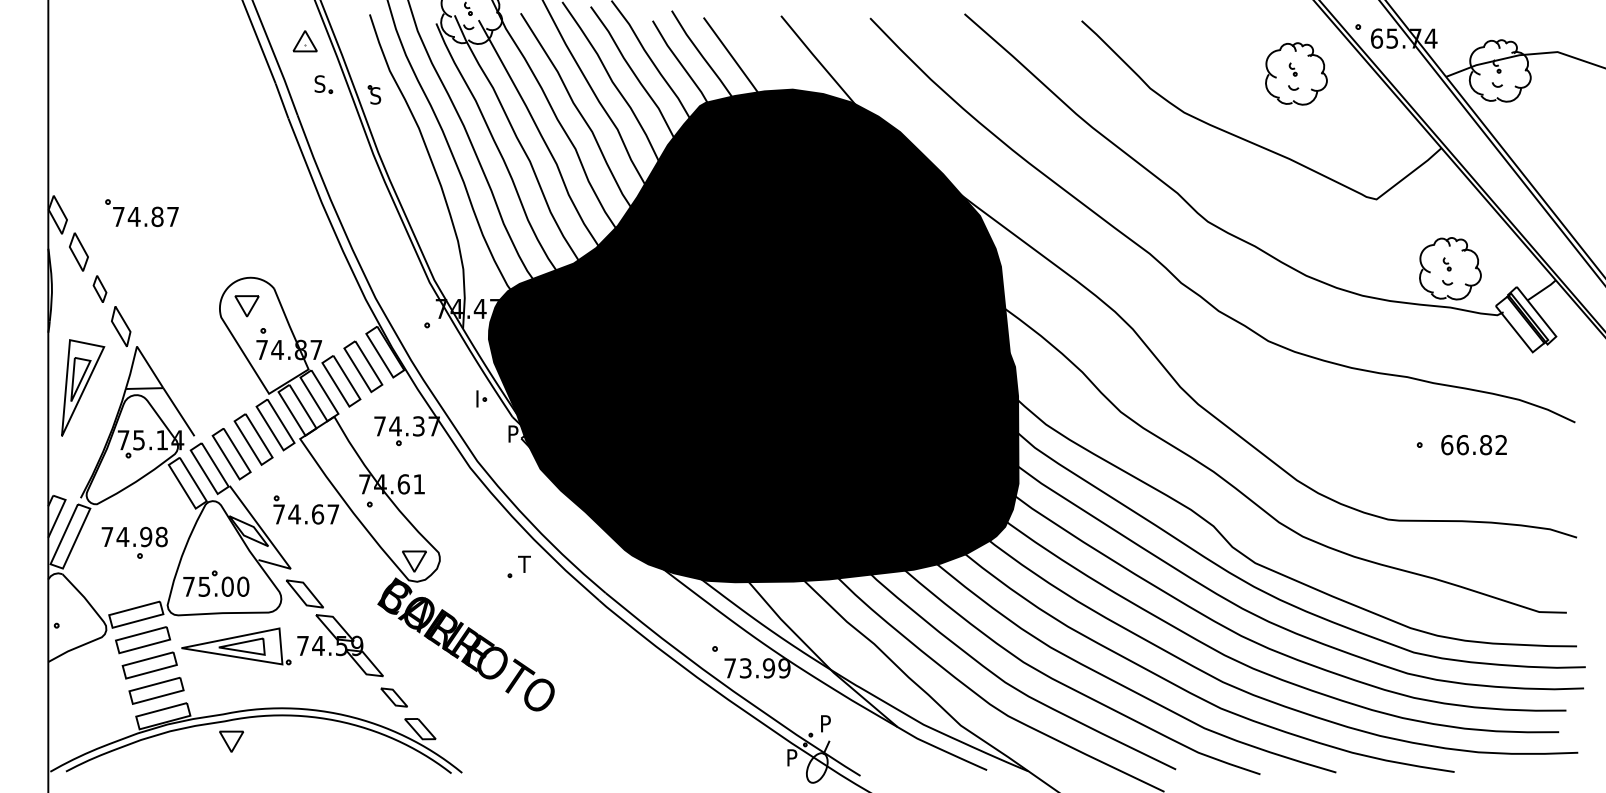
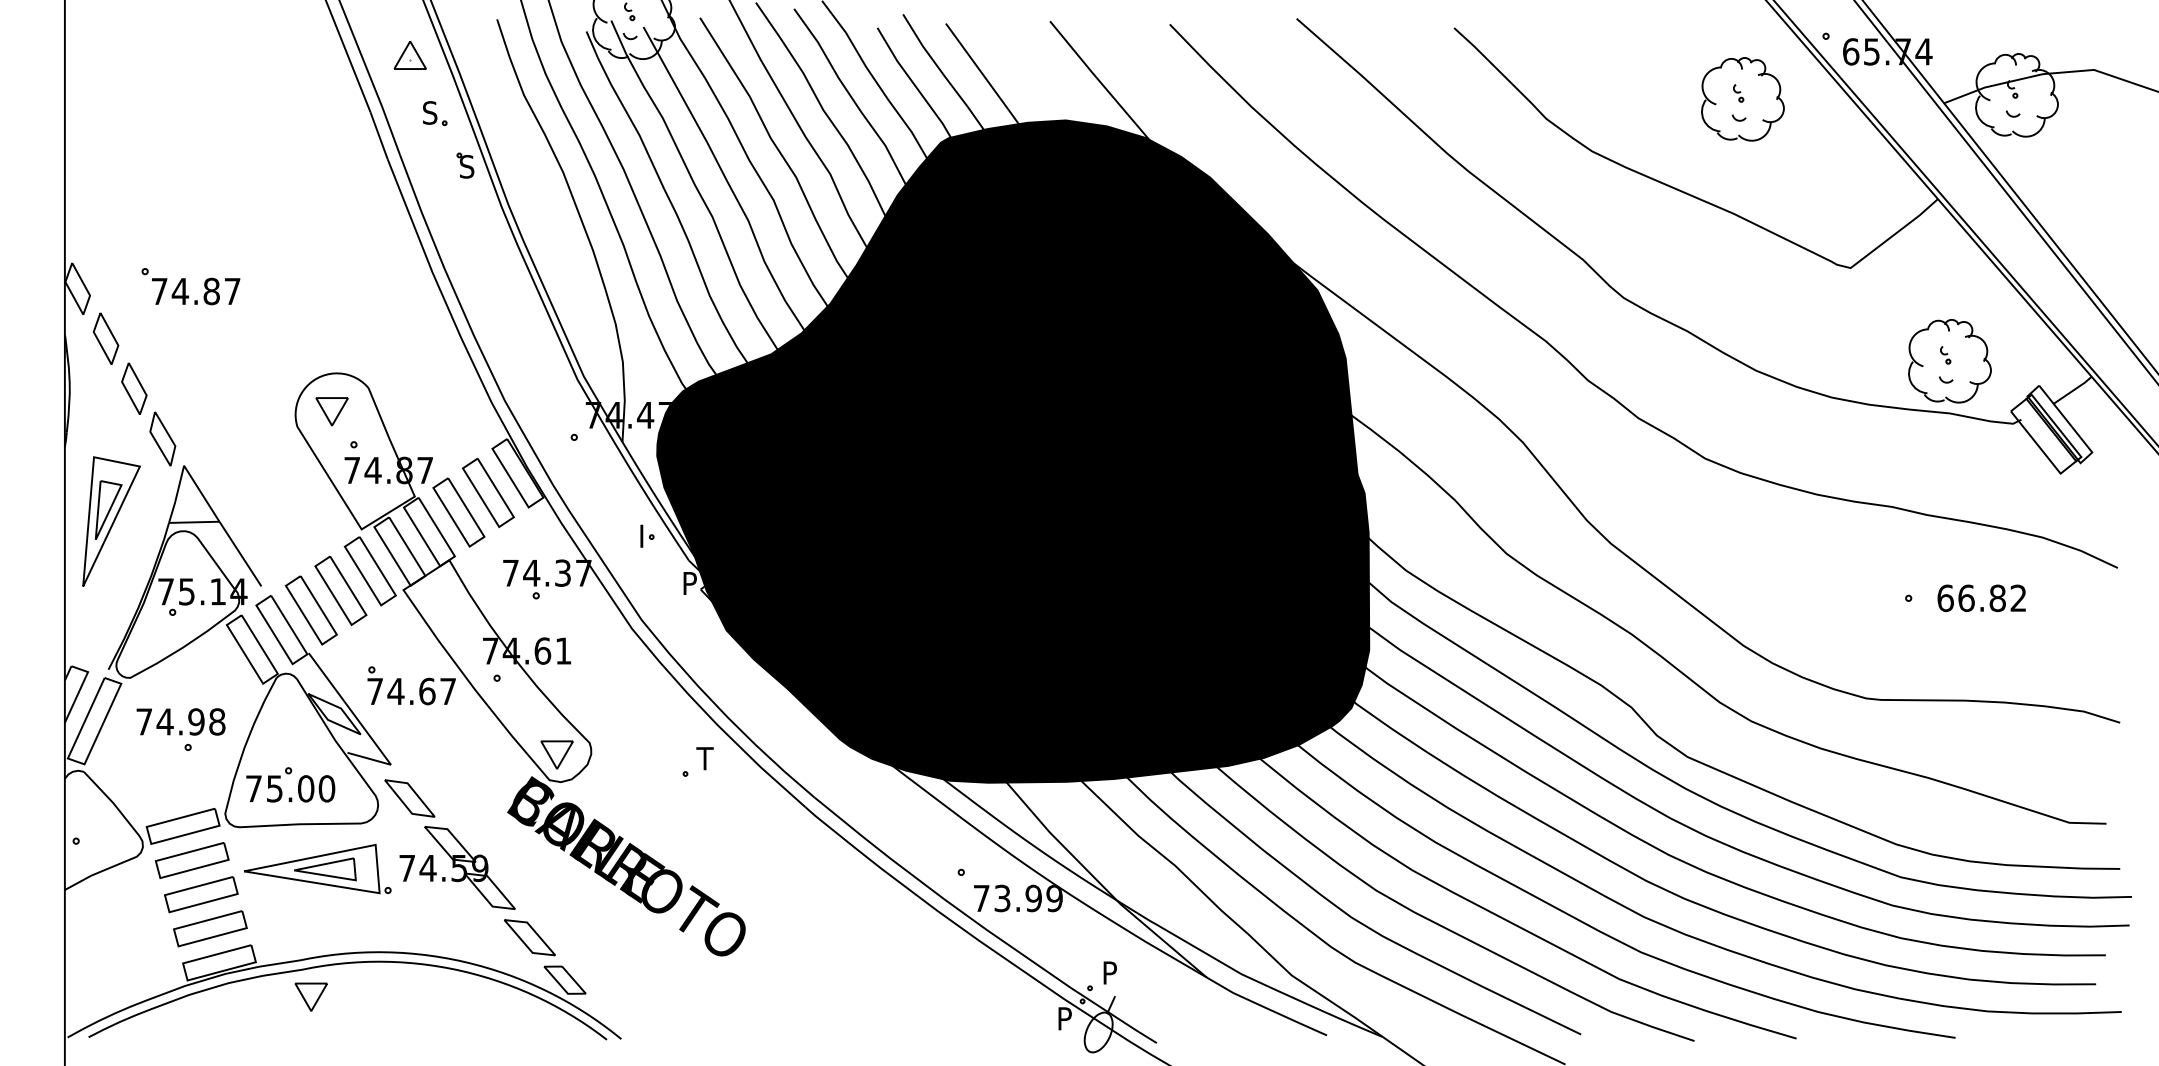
part: (374, 94) -> (465, 165), moved
part: (100, 289) -> (134, 388), size x1.43
part: (393, 697) -> (529, 937), size x1.43

